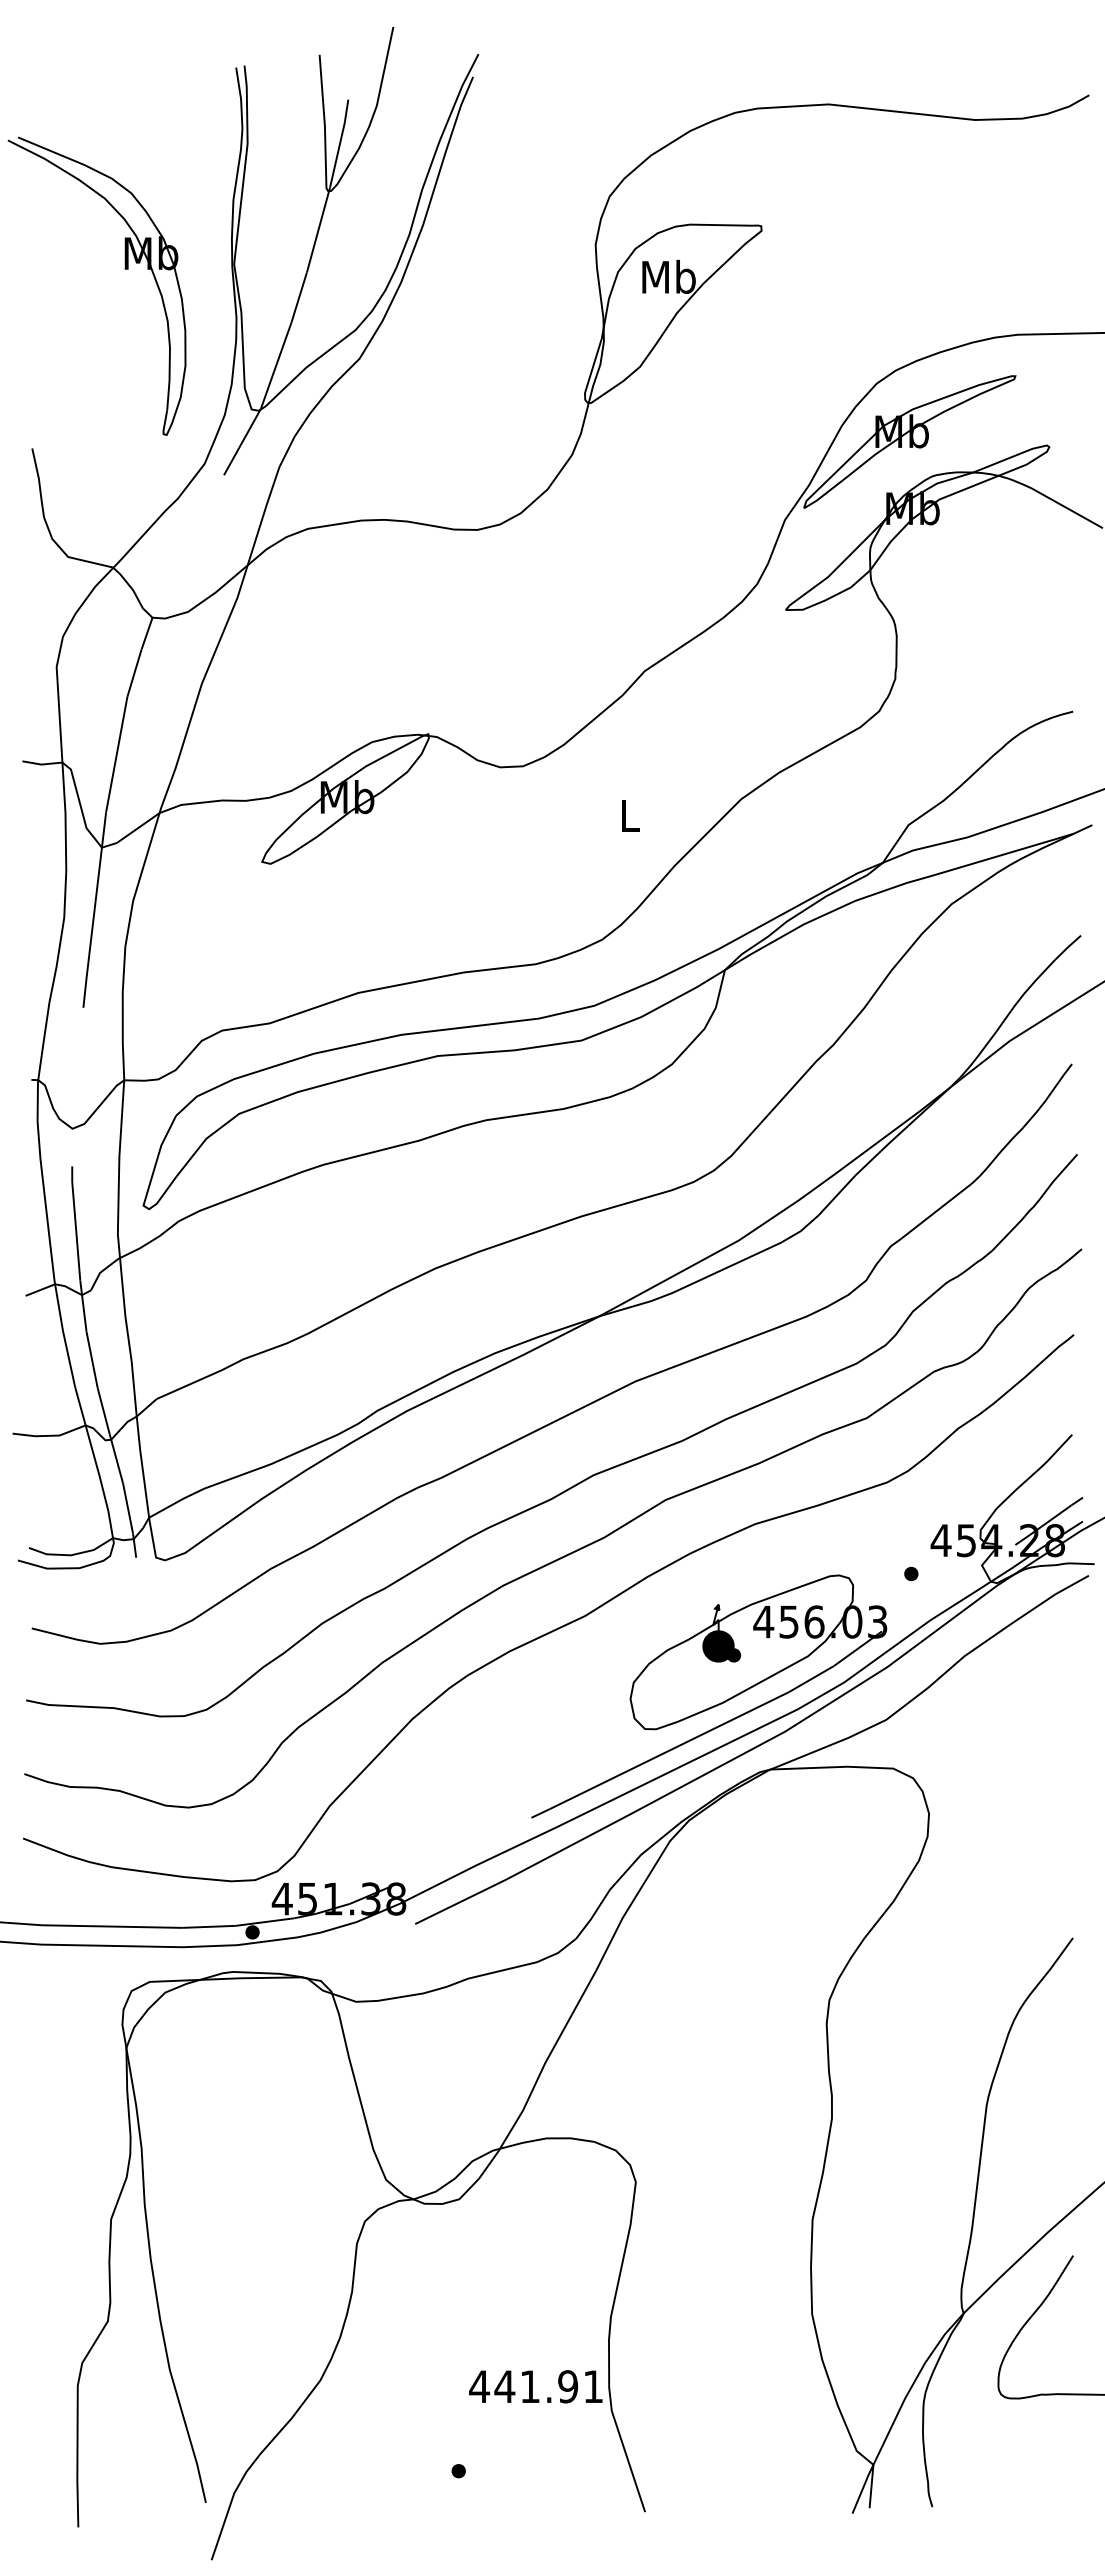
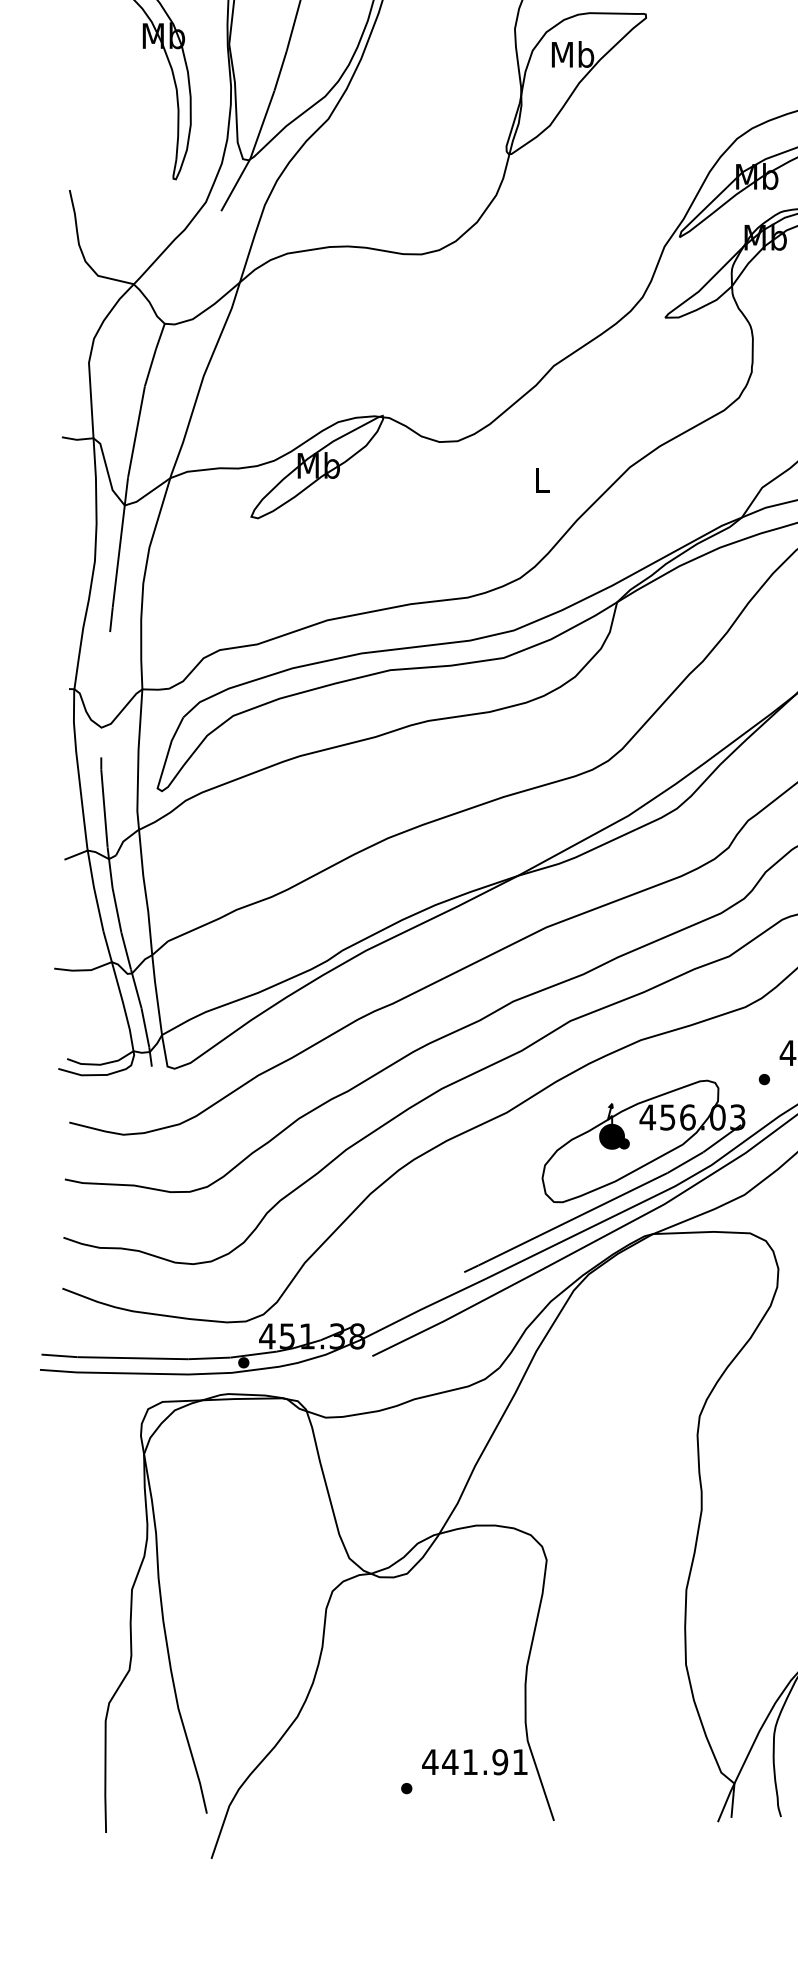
text: (535, 2386) -> (474, 1761), moved

